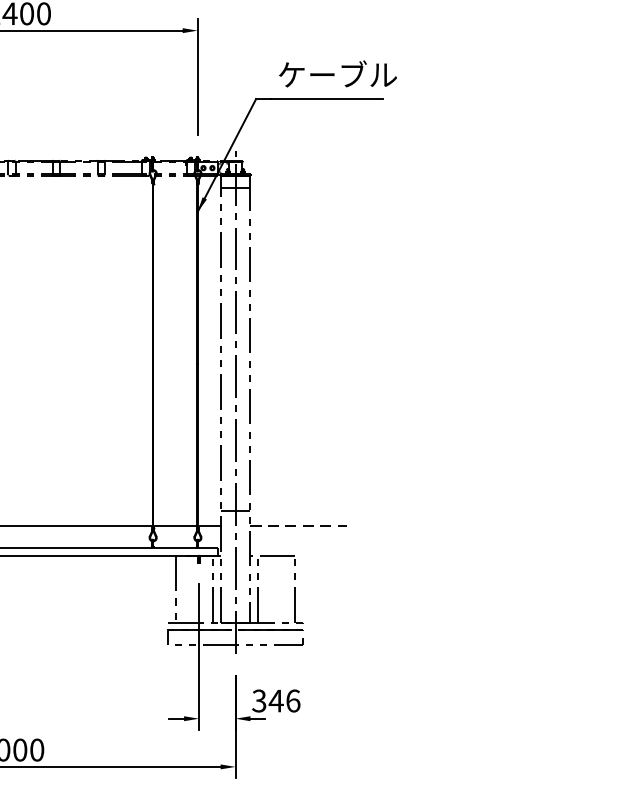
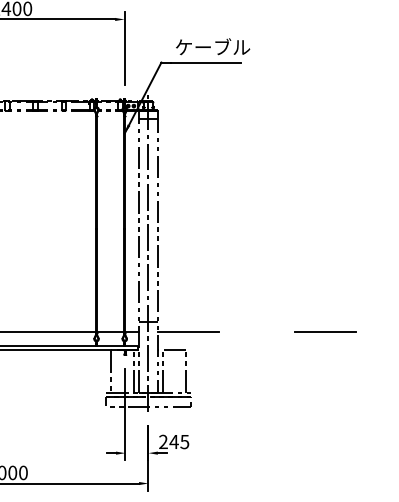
line: (299, 525) -> (188, 331), dashed -> solid
line: (516, 525) -> (325, 331), added
text: (276, 700) -> (174, 441), 346 -> 245

